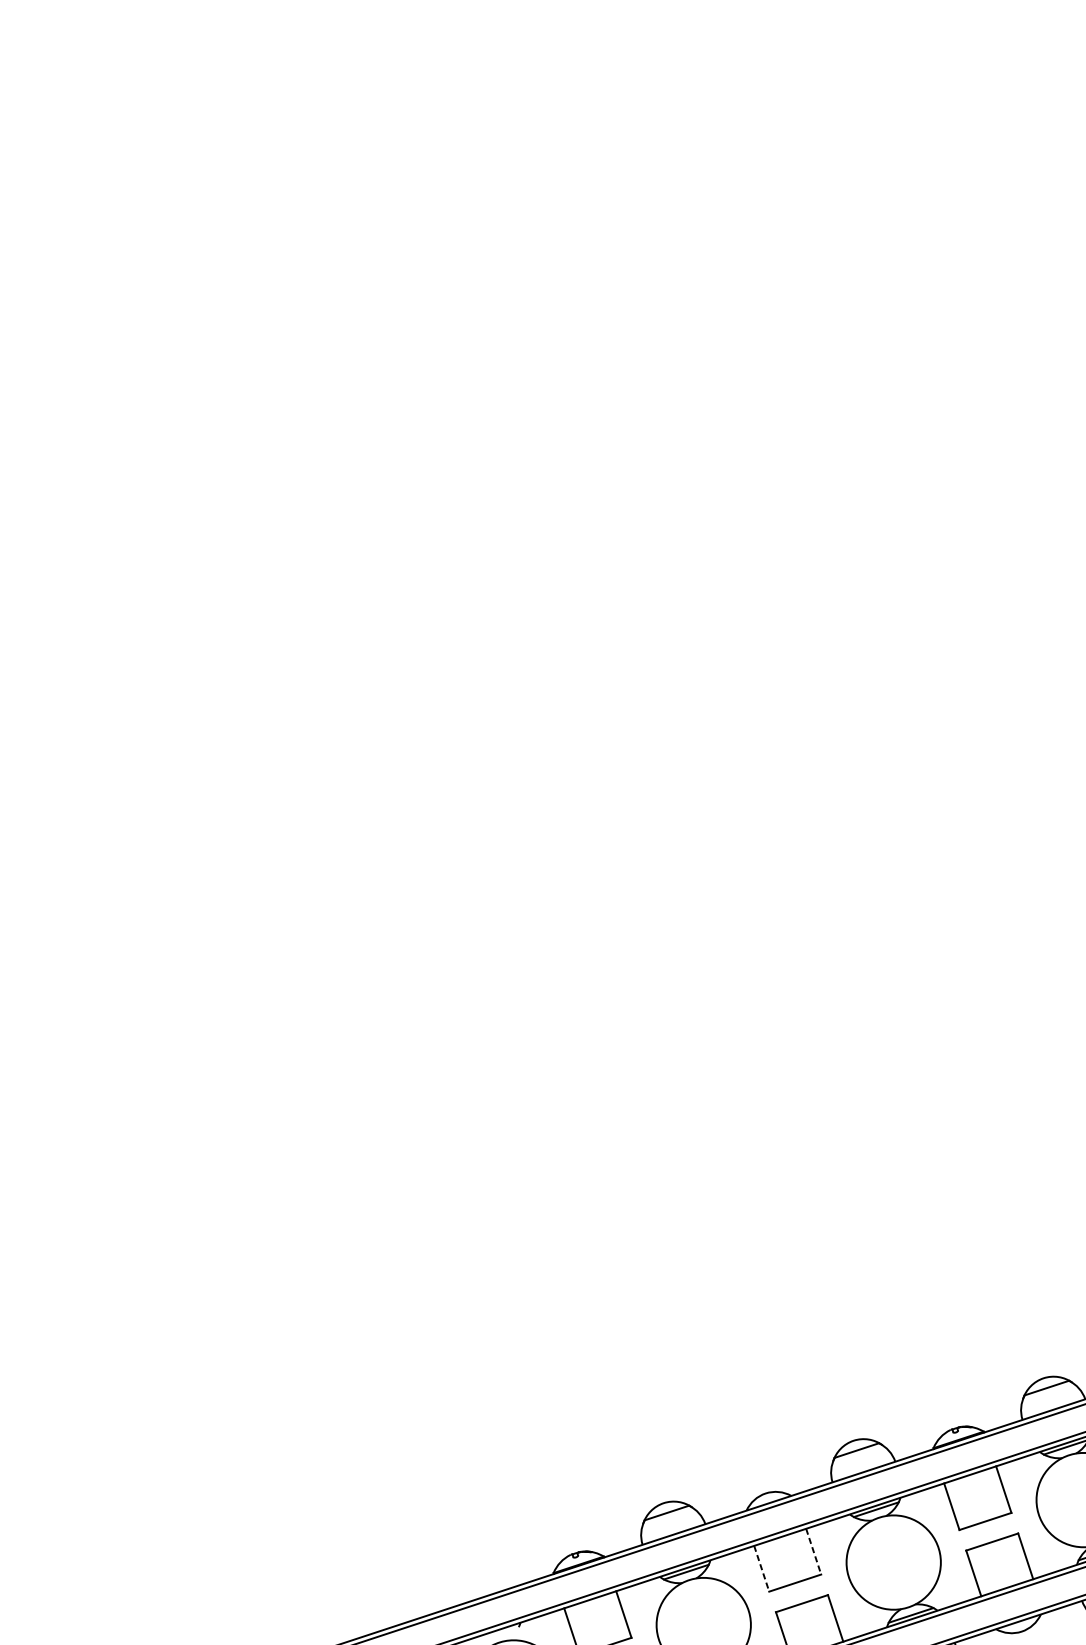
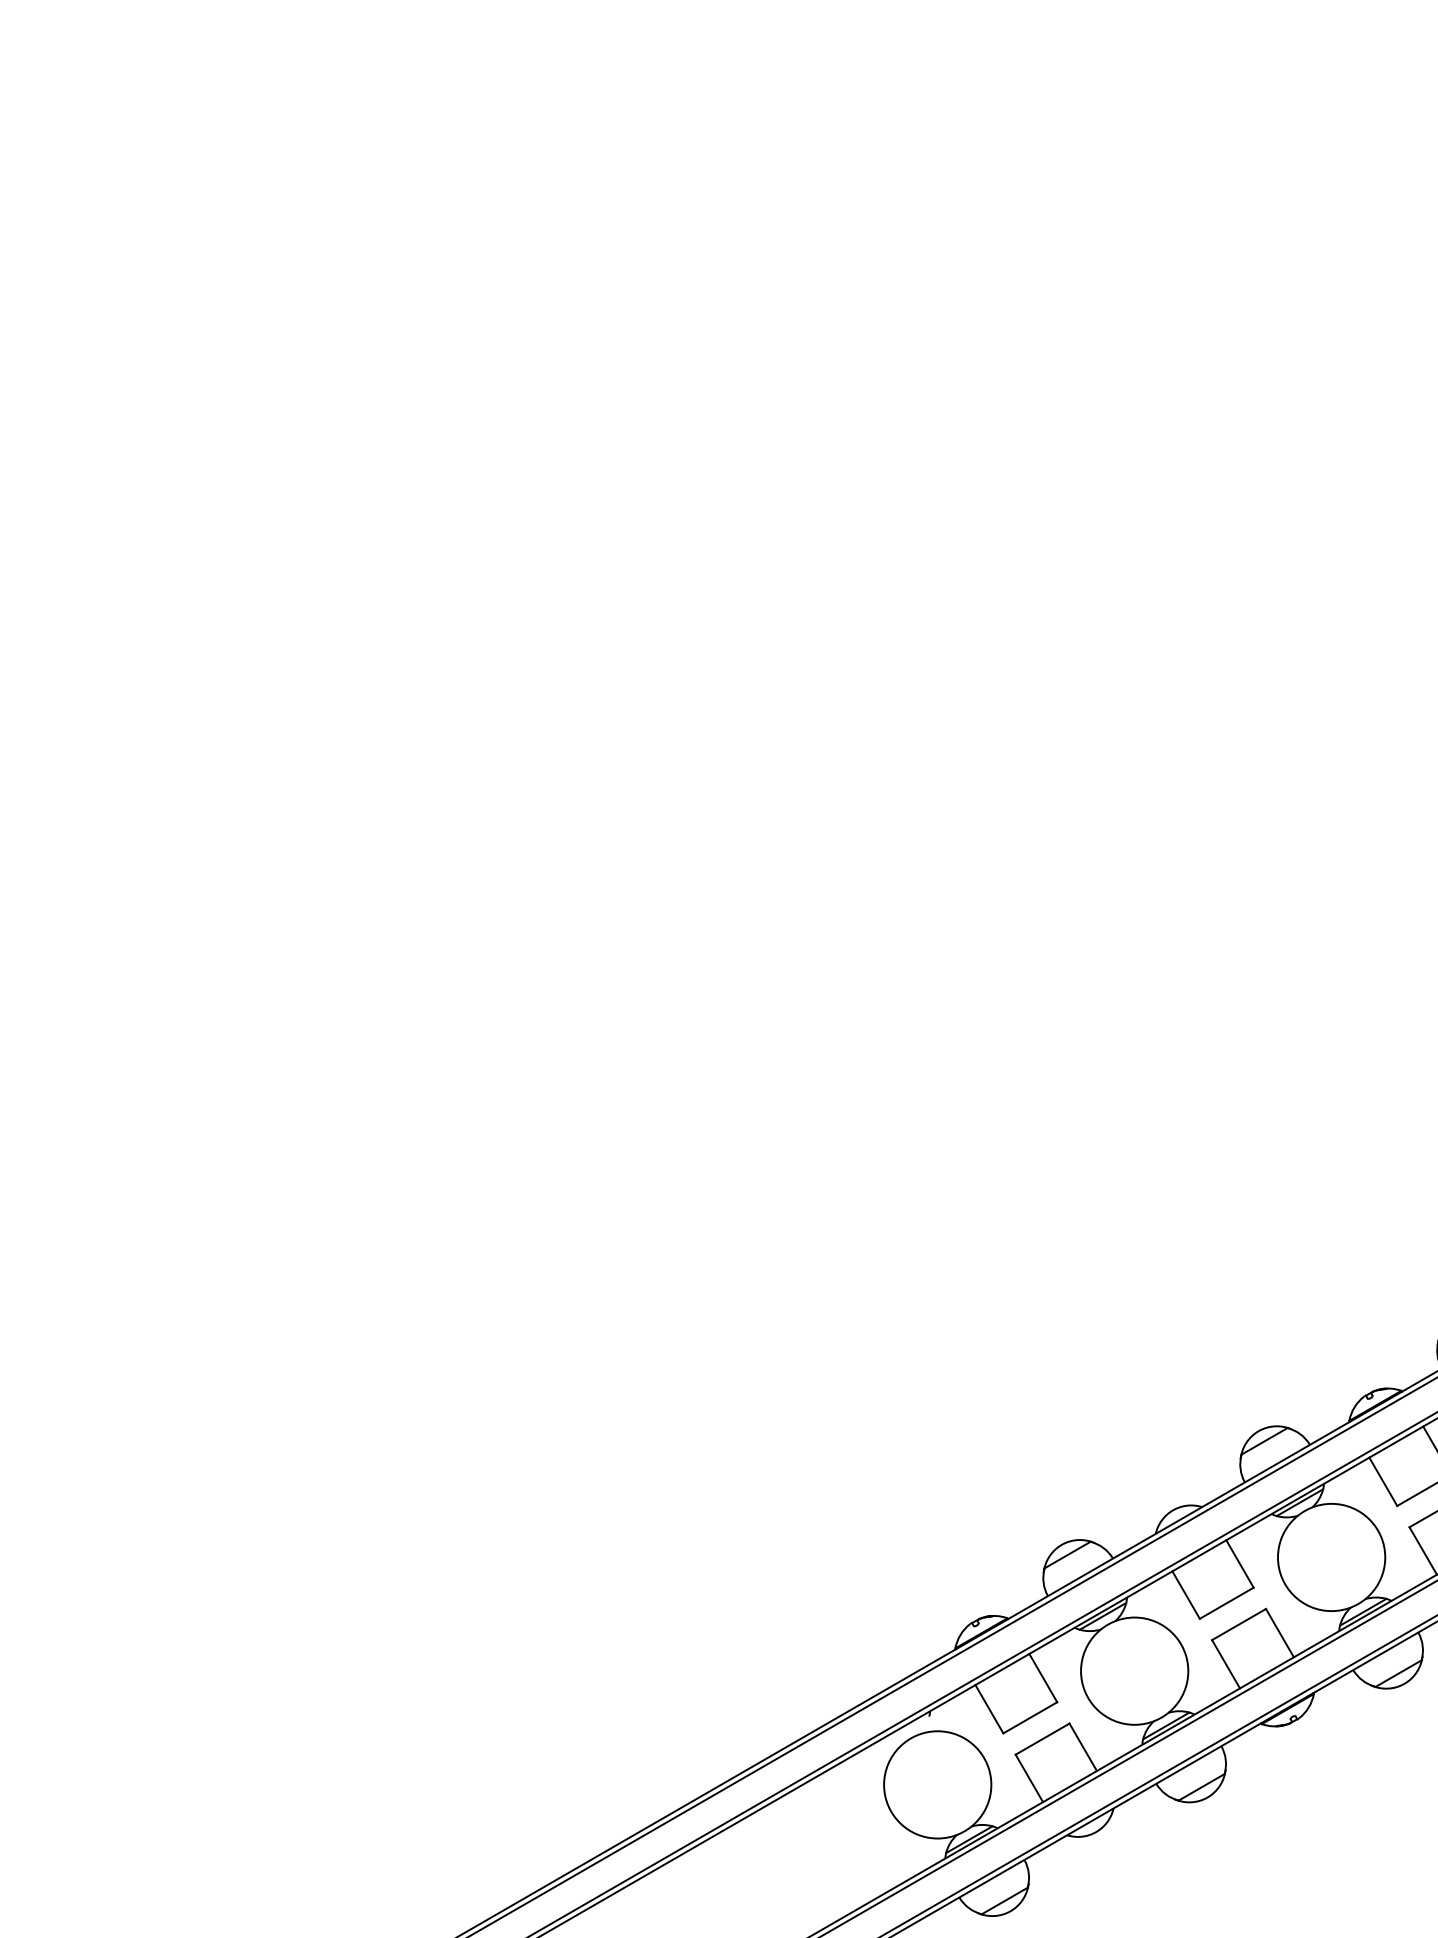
line: (814, 1552) -> (1240, 1564), dashed -> solid
line: (761, 1569) -> (1186, 1595), dashed -> solid

